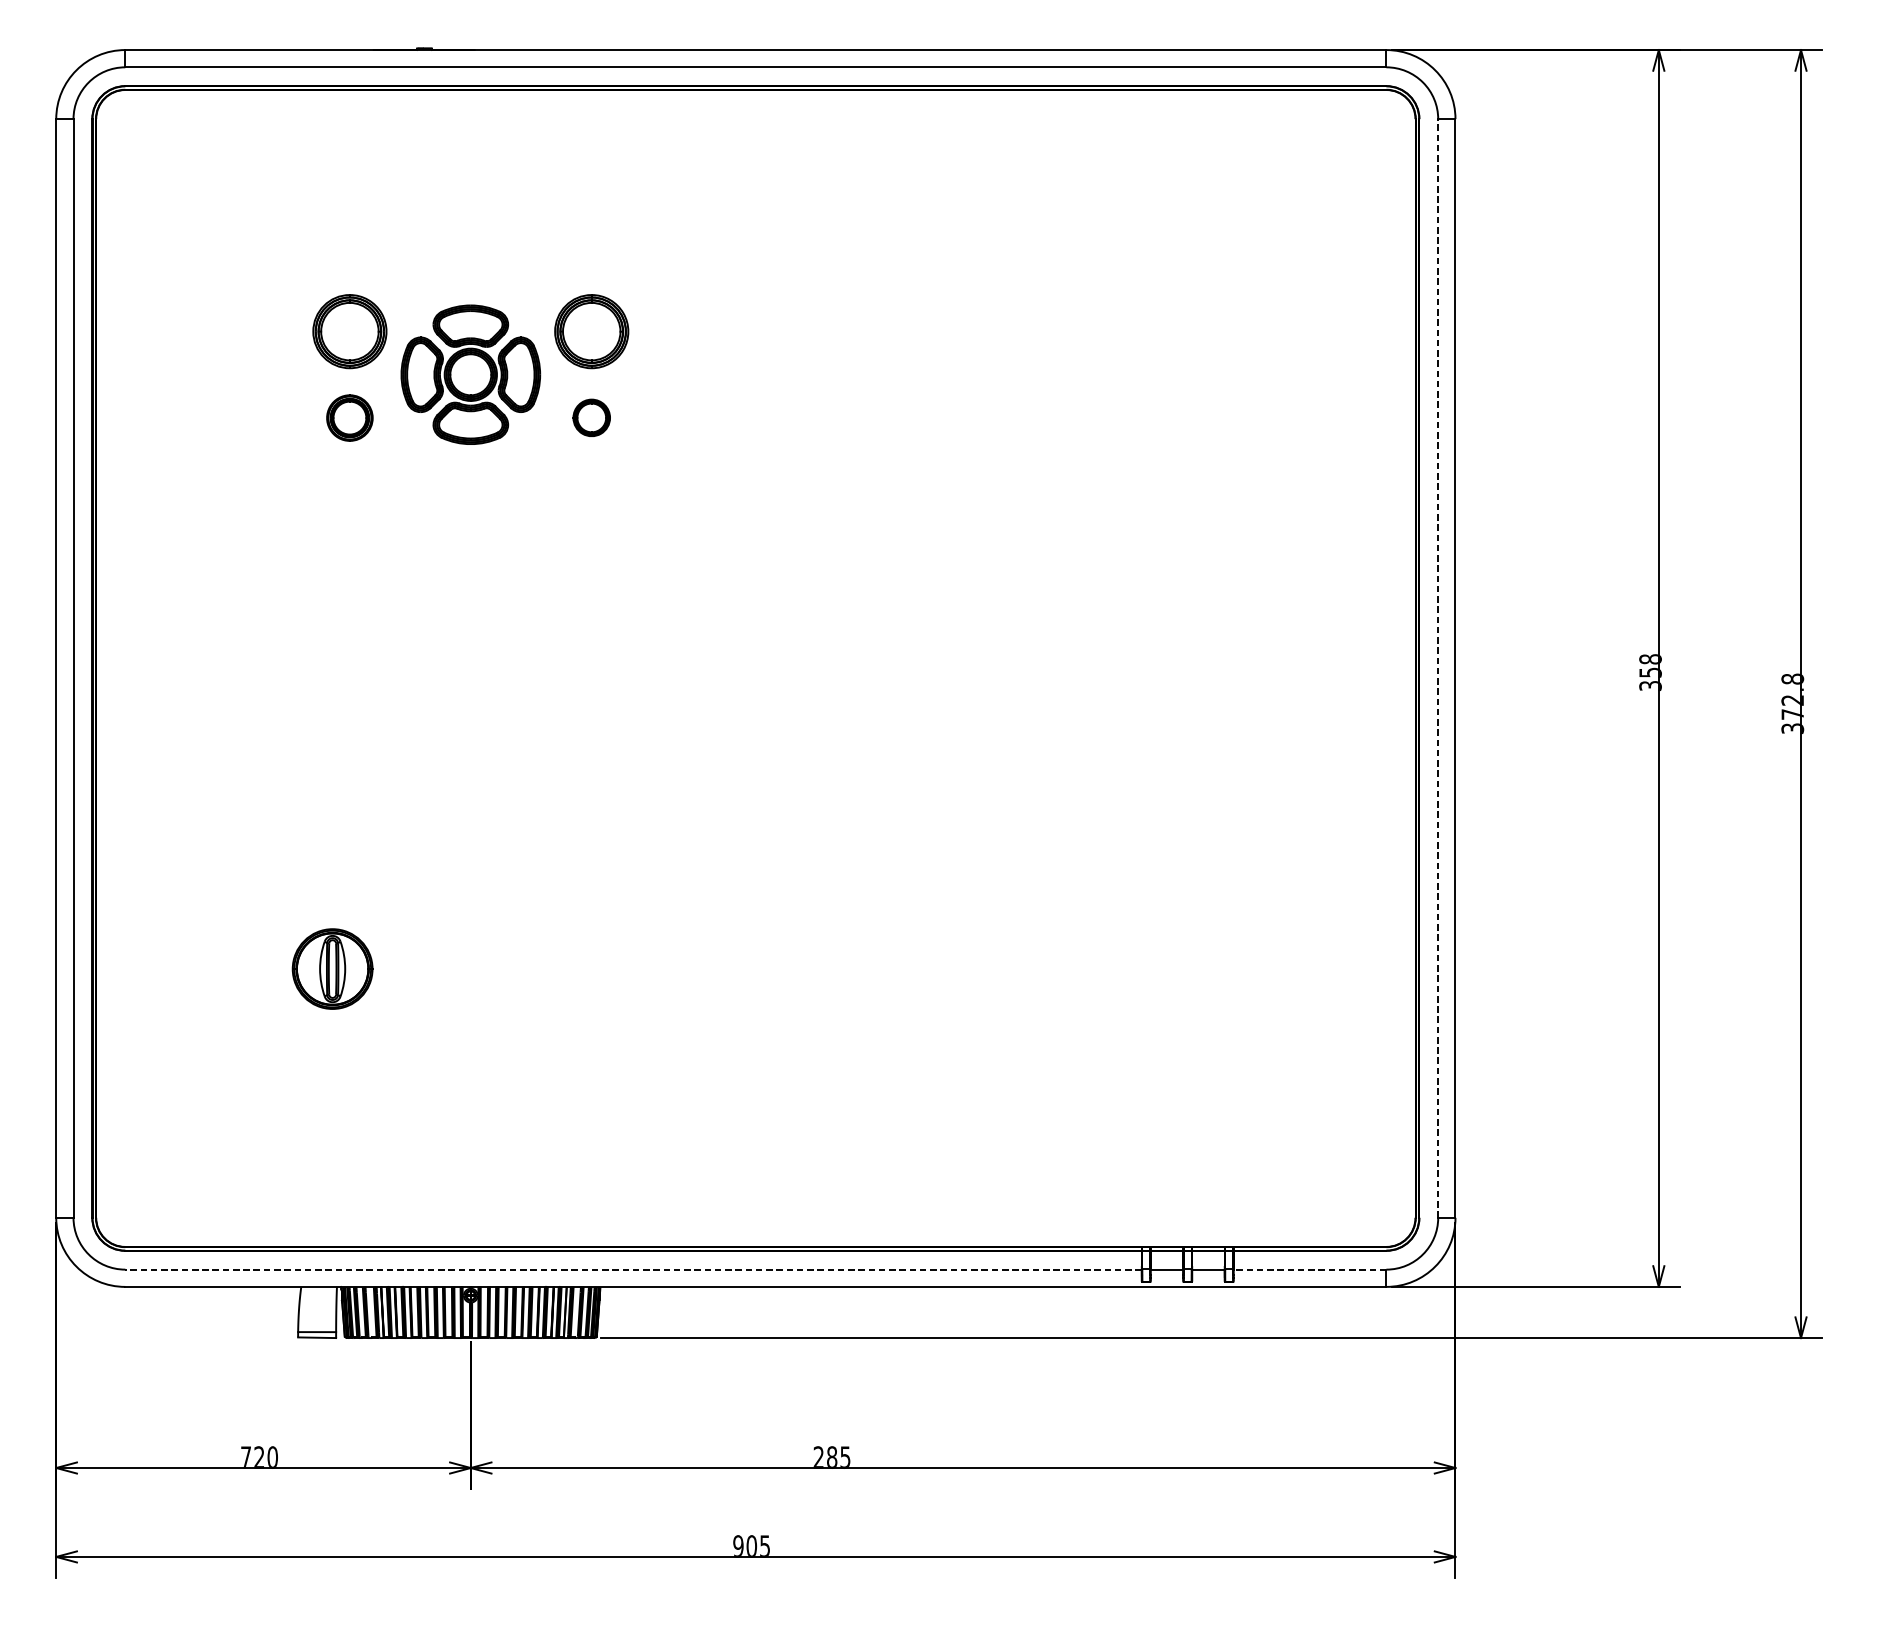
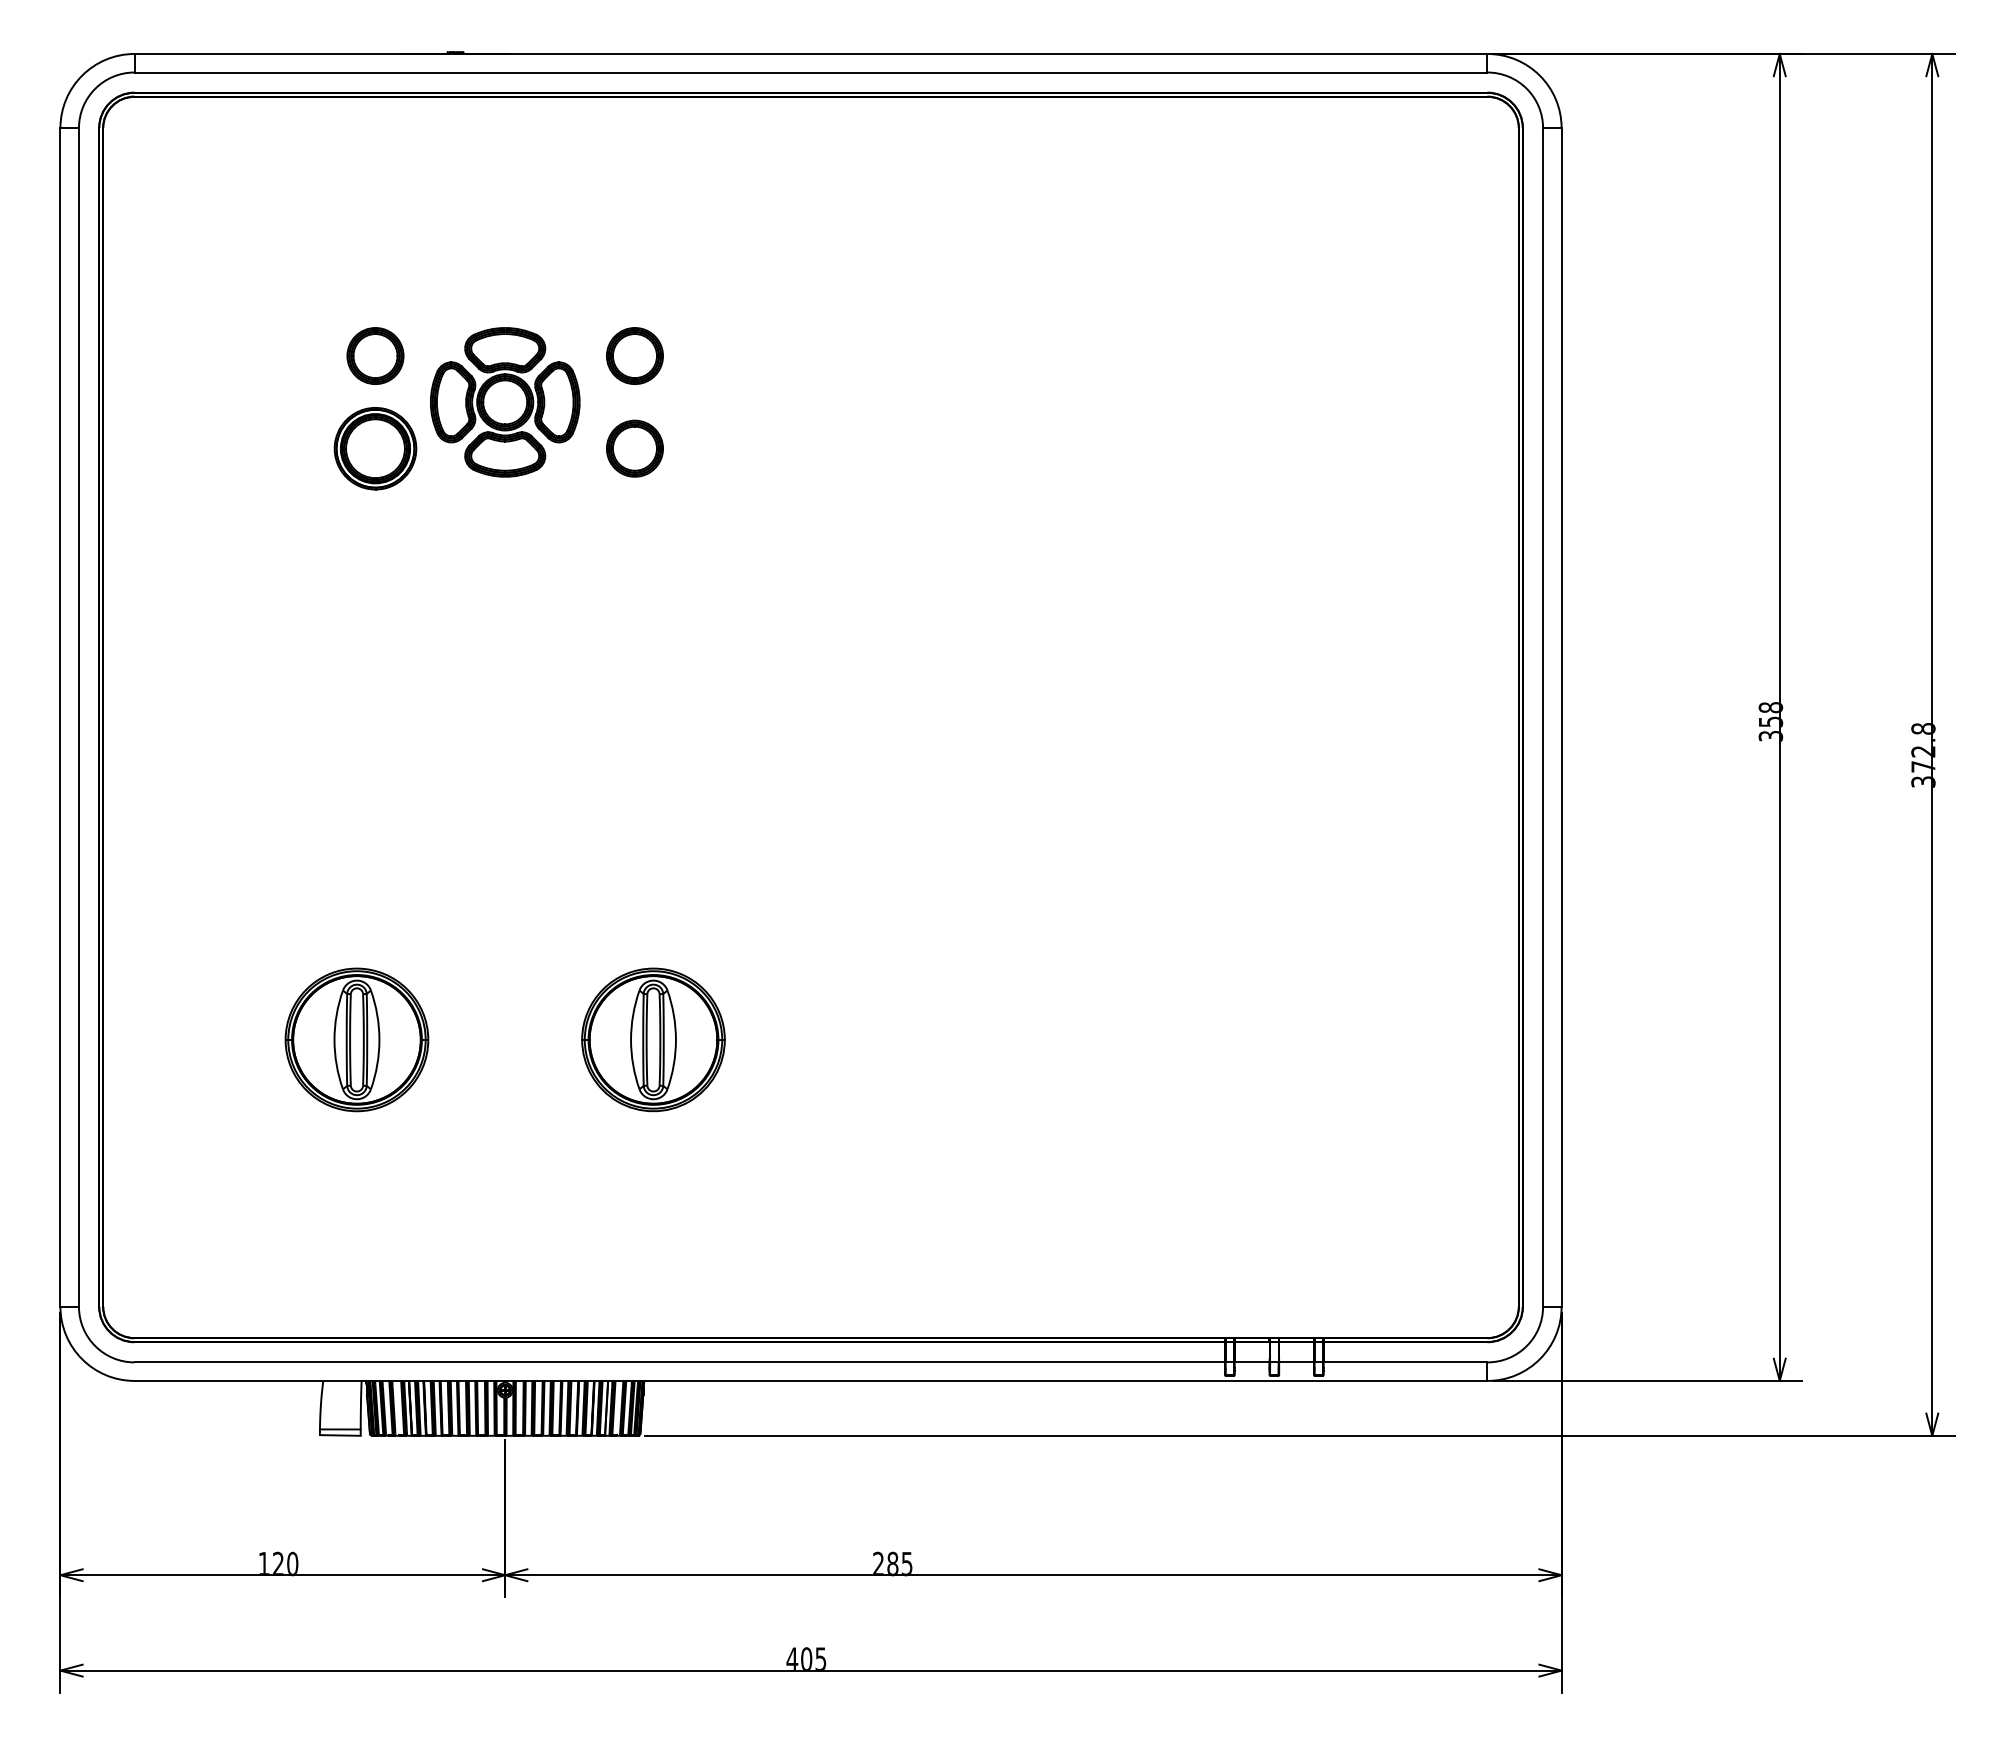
part: (349, 331) -> (375, 355), size x0.71
part: (591, 331) -> (634, 355), size x0.71
part: (349, 417) -> (375, 448), size x1.67
part: (591, 417) -> (634, 448), size x1.43
line: (1438, 667) -> (1543, 716), dashed -> solid
part: (332, 968) -> (356, 1039), size x1.67
part: (609, 968) -> (653, 1039), added
line: (633, 1269) -> (679, 1362), dashed -> solid
line: (1309, 1269) -> (1405, 1362), dashed -> solid
text: (245, 1456) -> (263, 1562), 720 -> 120
text: (738, 1545) -> (792, 1658), 905 -> 405

